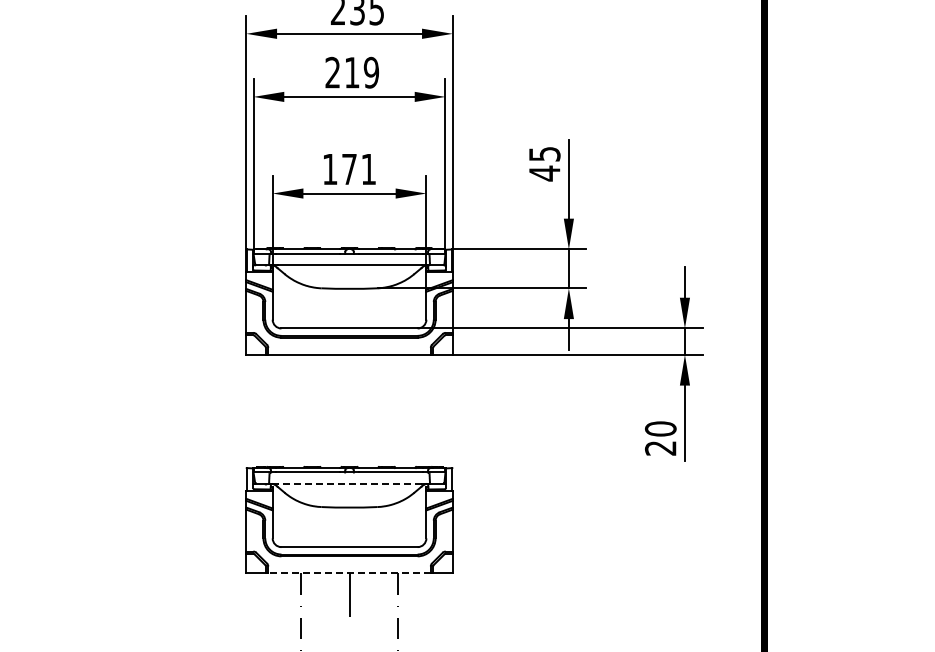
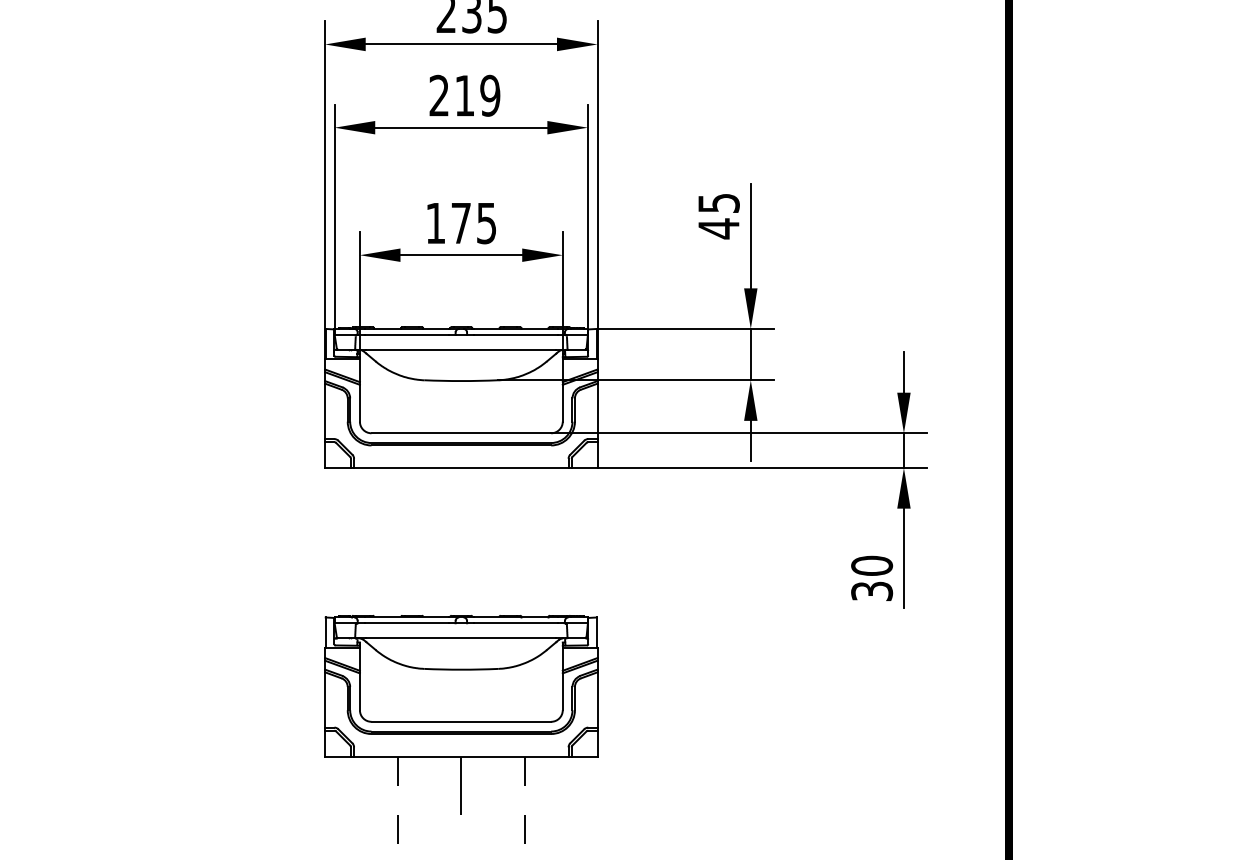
text: (368, 169) -> (486, 223), 171 -> 175
text: (660, 448) -> (871, 591), 20 -> 30
line: (349, 483) -> (461, 637), dashed -> solid
line: (349, 573) -> (461, 756), dashed -> solid

